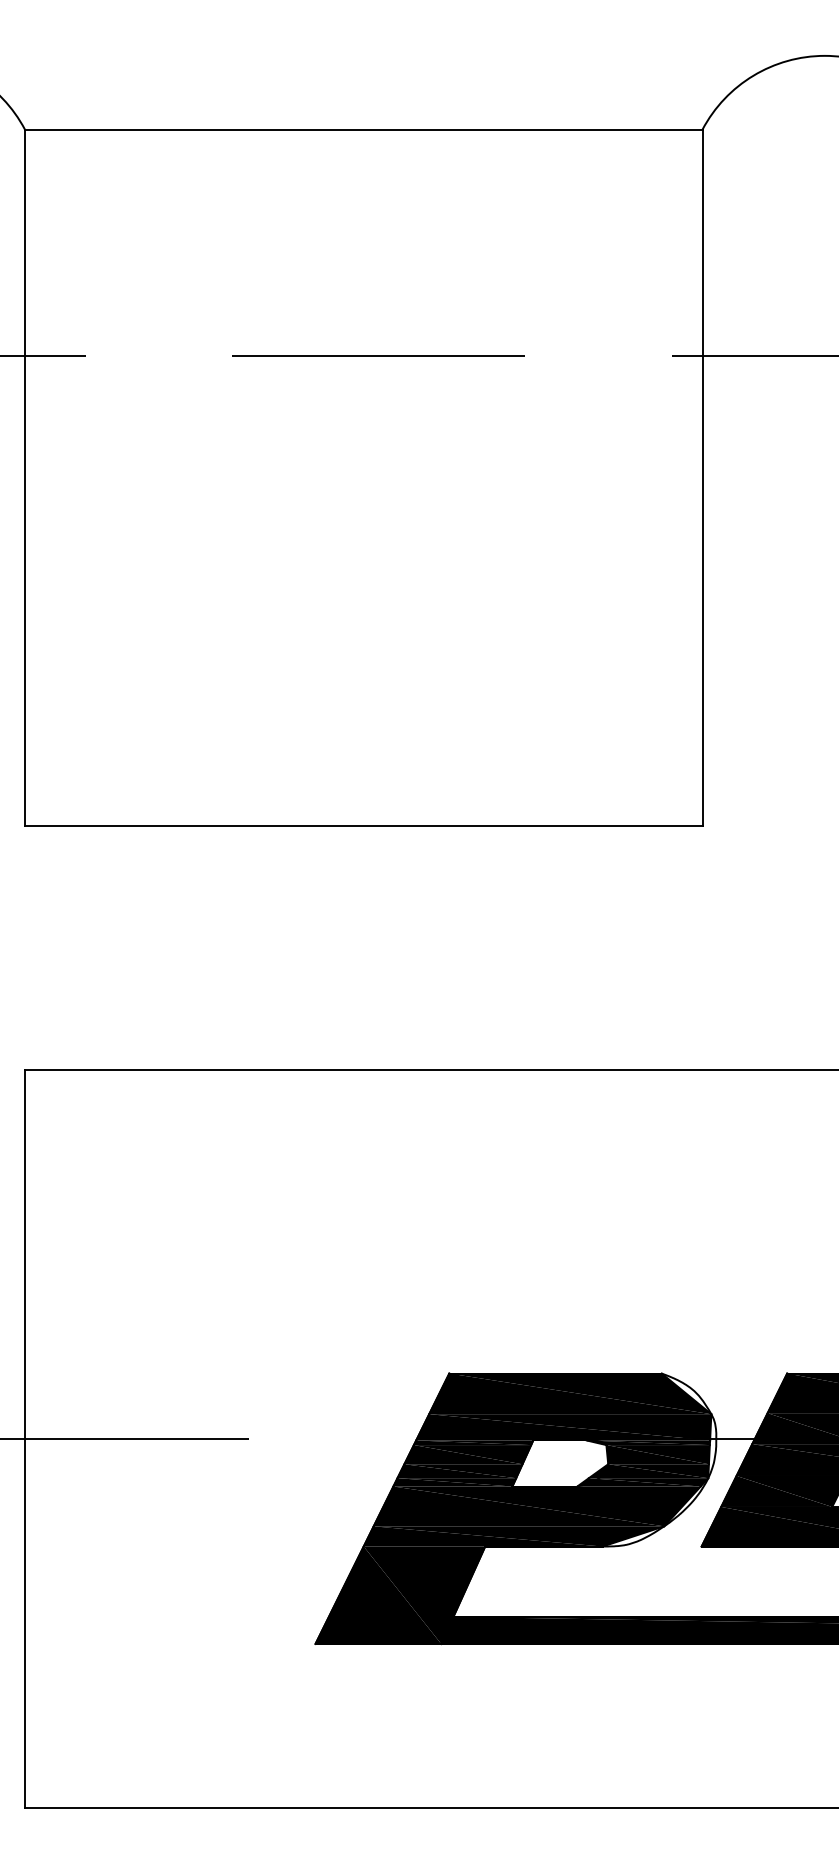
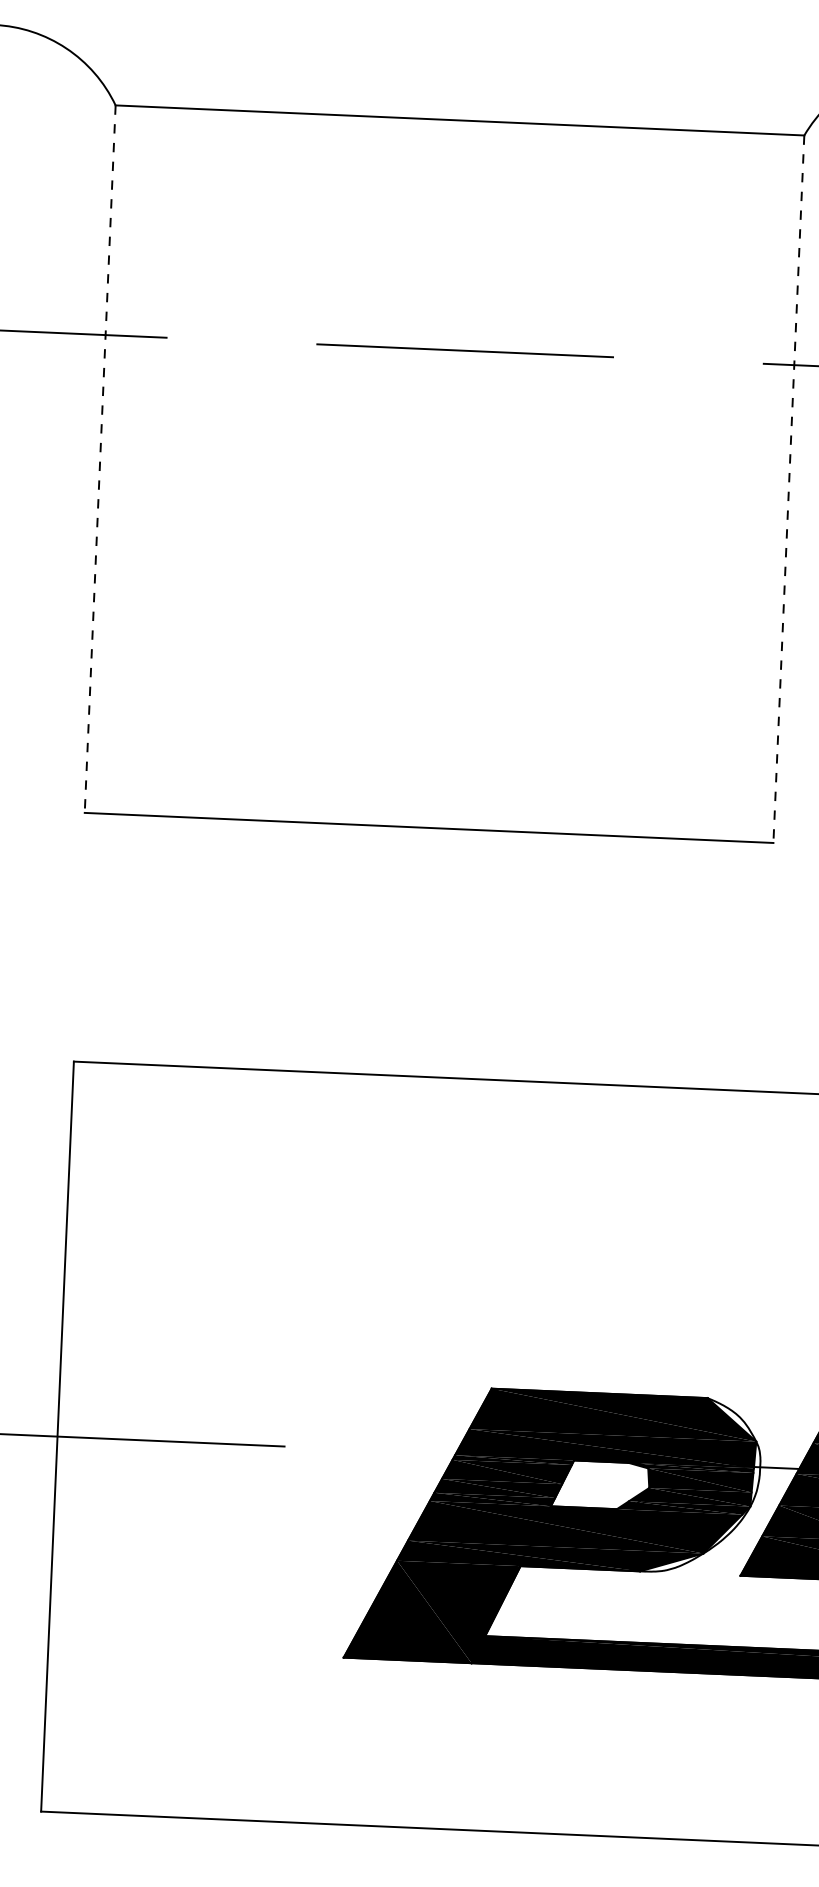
line: (25, 477) -> (100, 459), solid -> dashed
line: (702, 477) -> (788, 489), solid -> dashed

